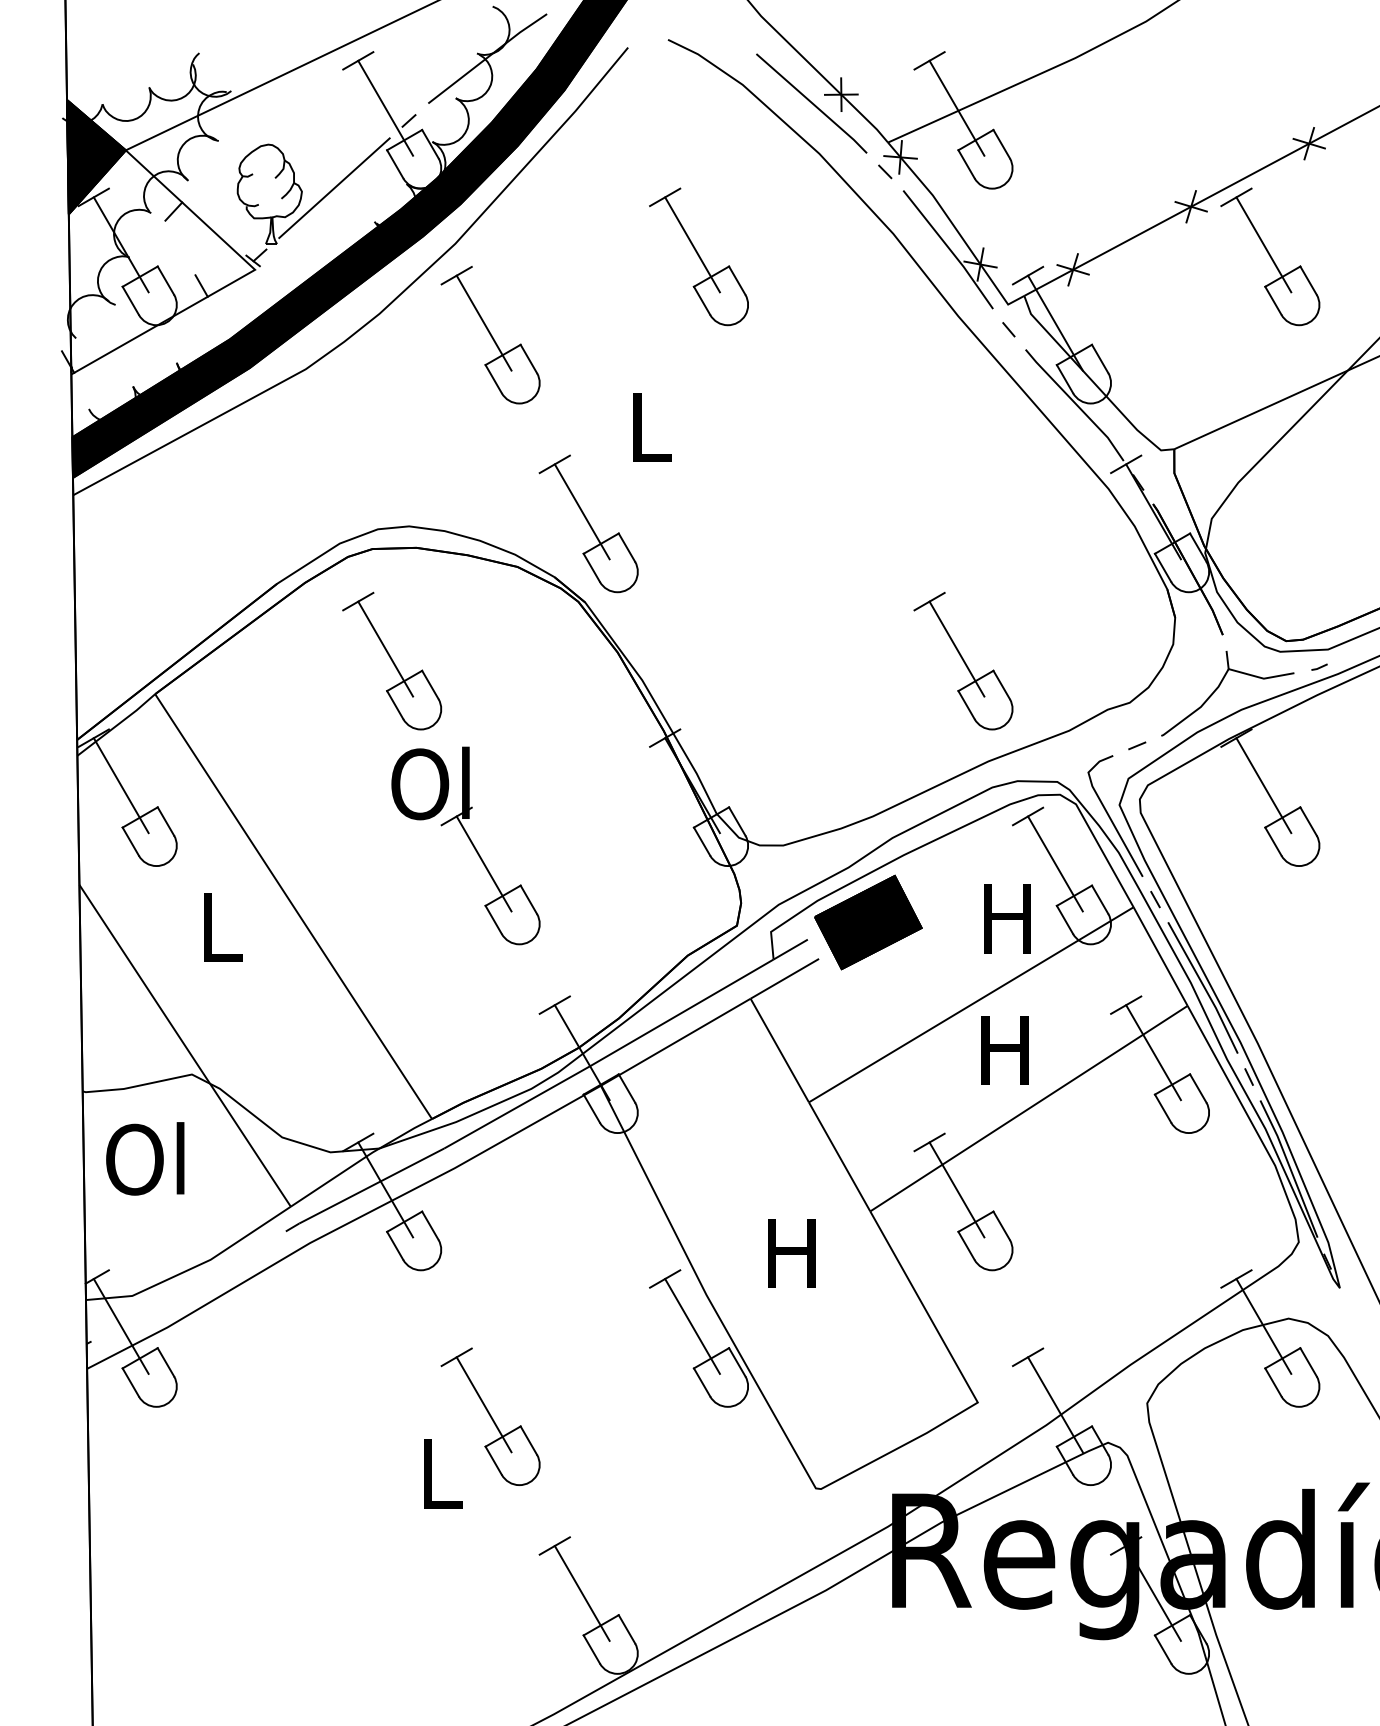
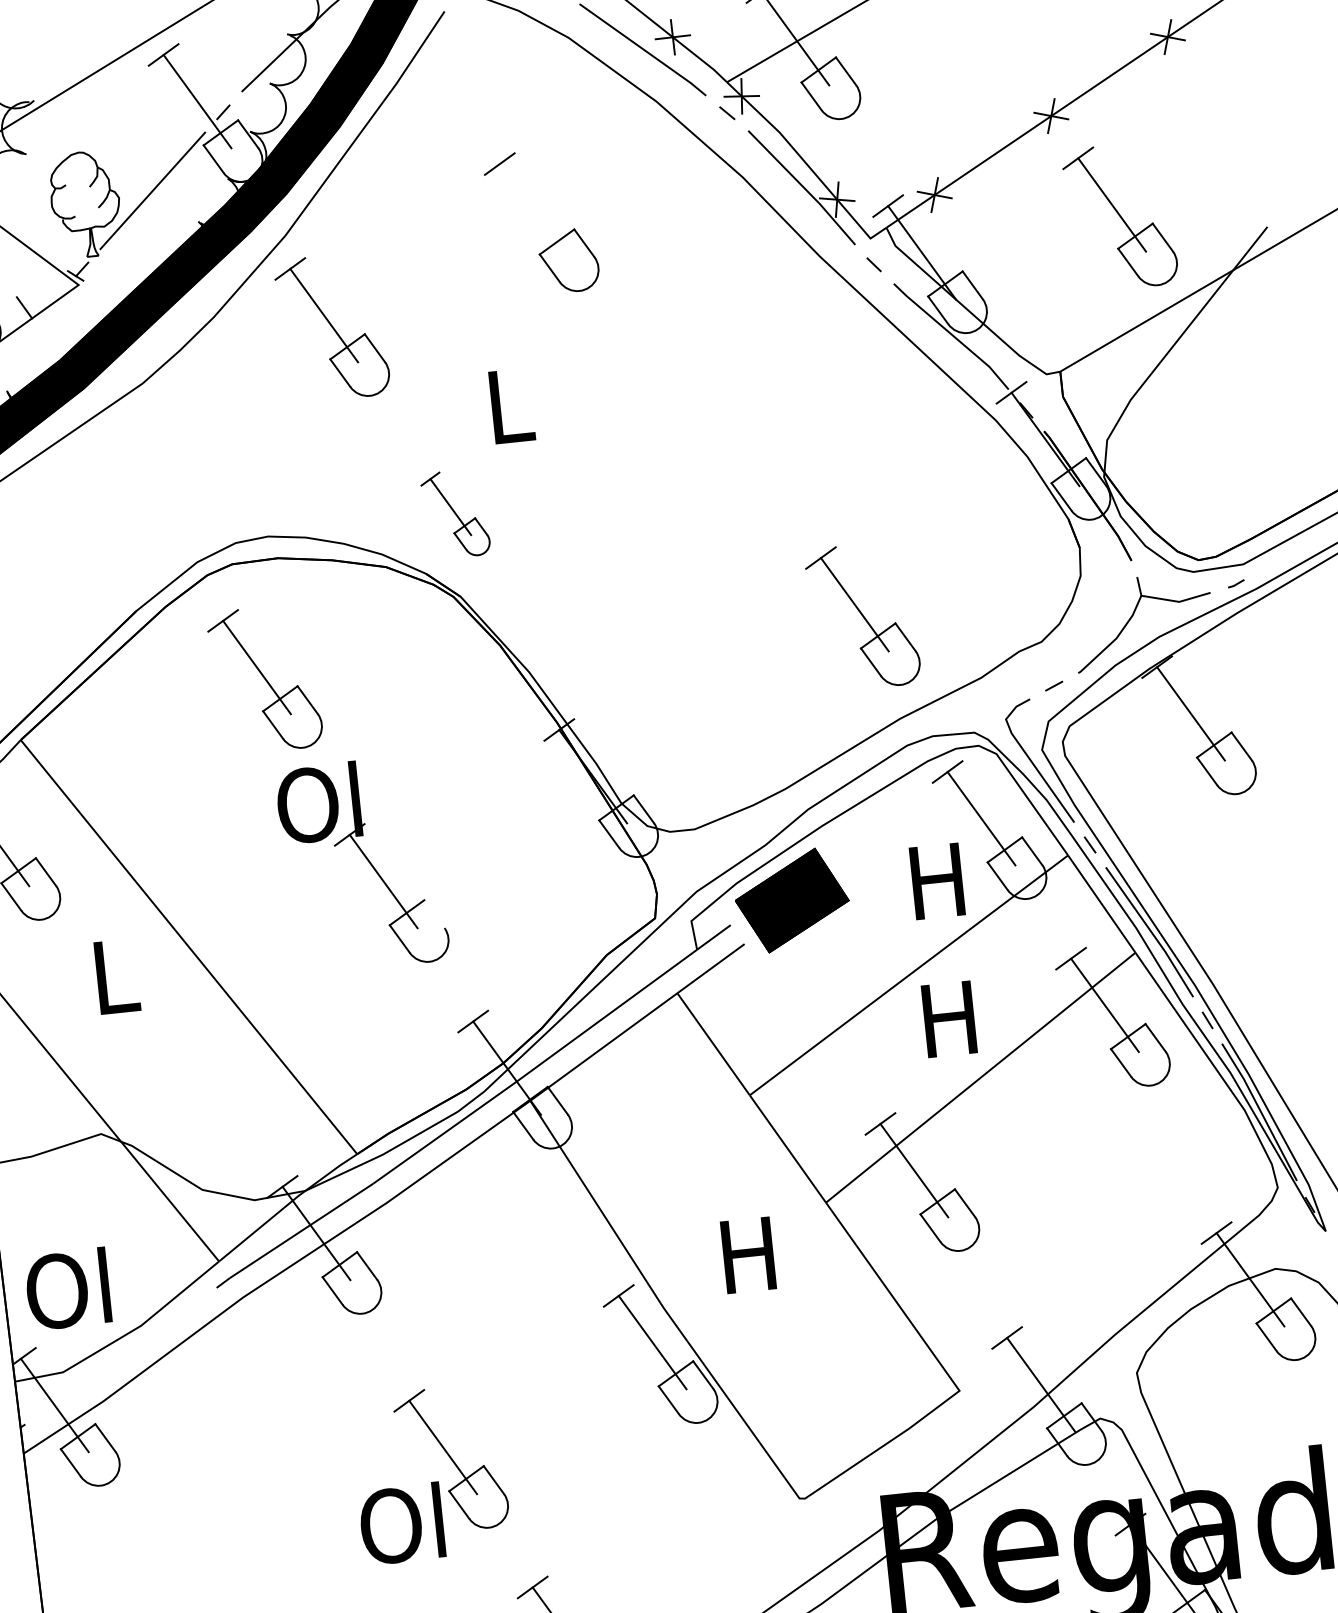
line: (692, 244) -> (533, 210), removed
part: (1270, 256) -> (1120, 216), moved
part: (588, 523) -> (455, 513), size x0.6
line: (528, 899) -> (434, 913), removed
text: (145, 1158) -> (68, 1288), moved
text: (437, 1472) -> (401, 1523), L -> Ol

